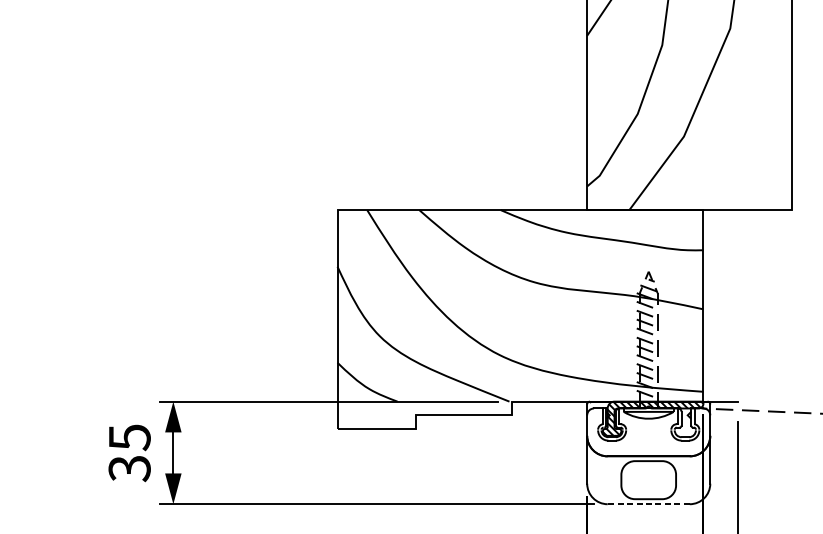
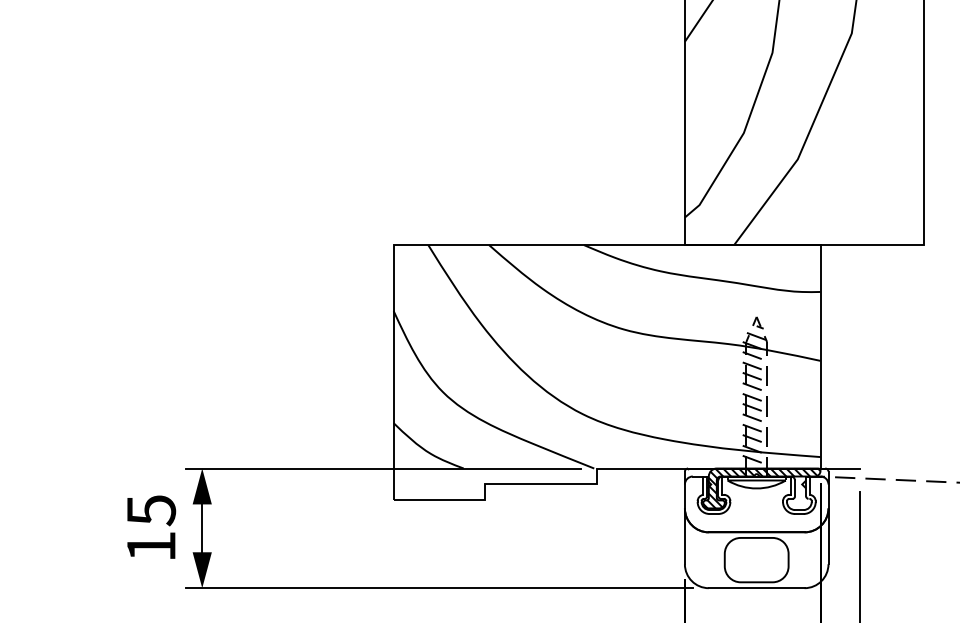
text: (129, 469) -> (151, 547), 35 -> 15
line: (648, 504) -> (756, 588), dashed -> solid

